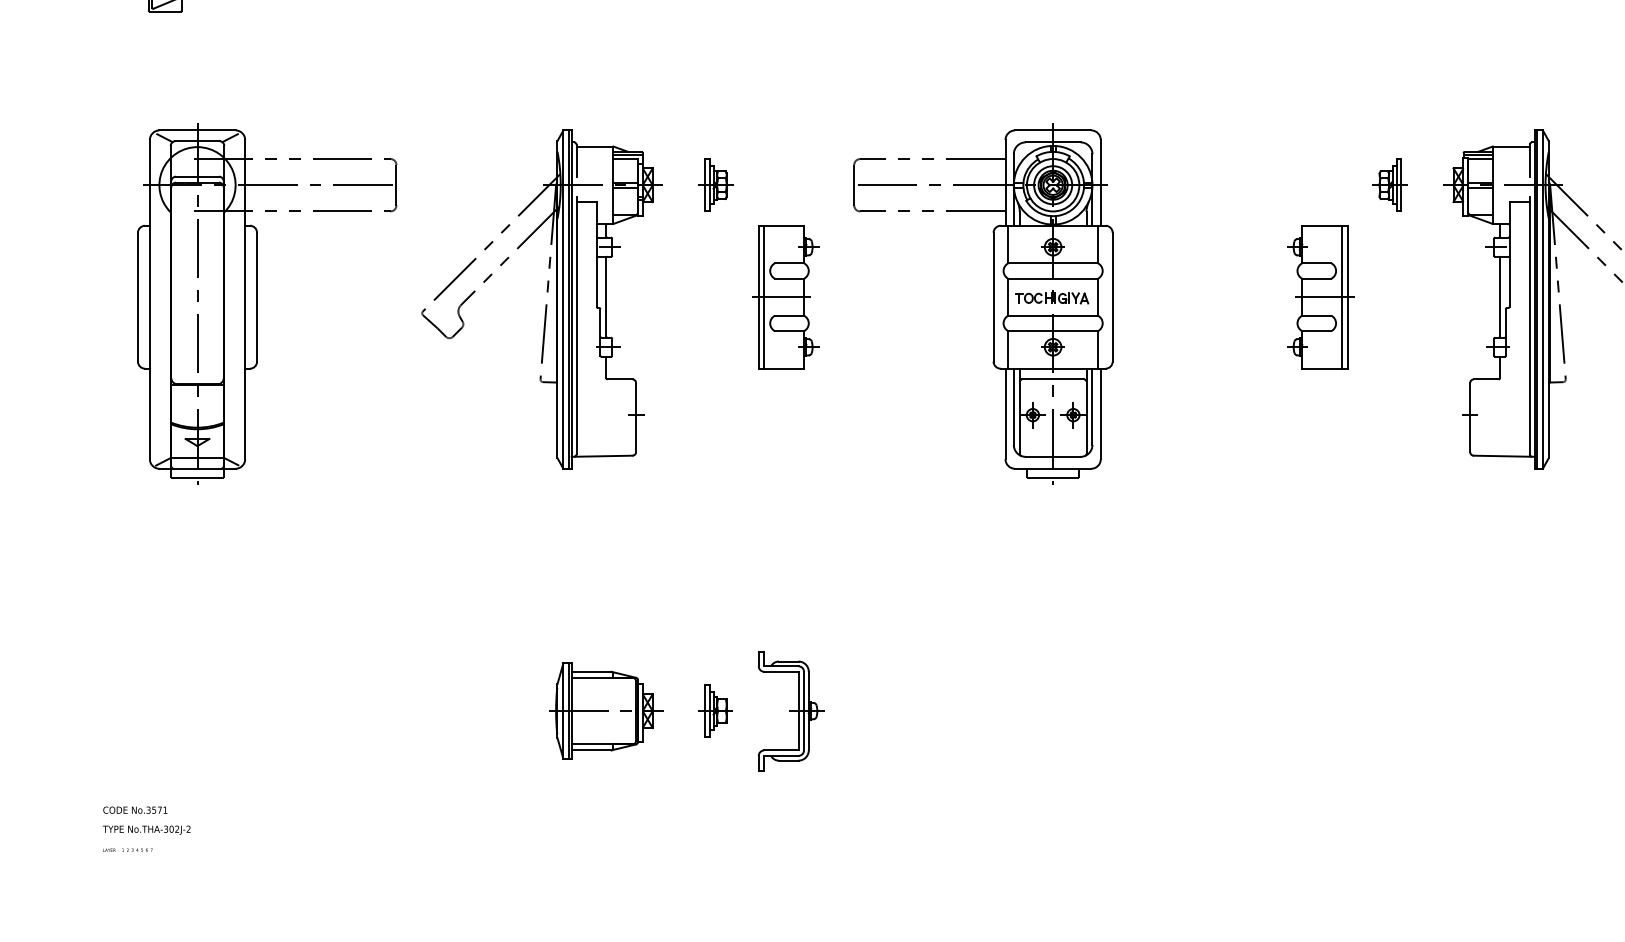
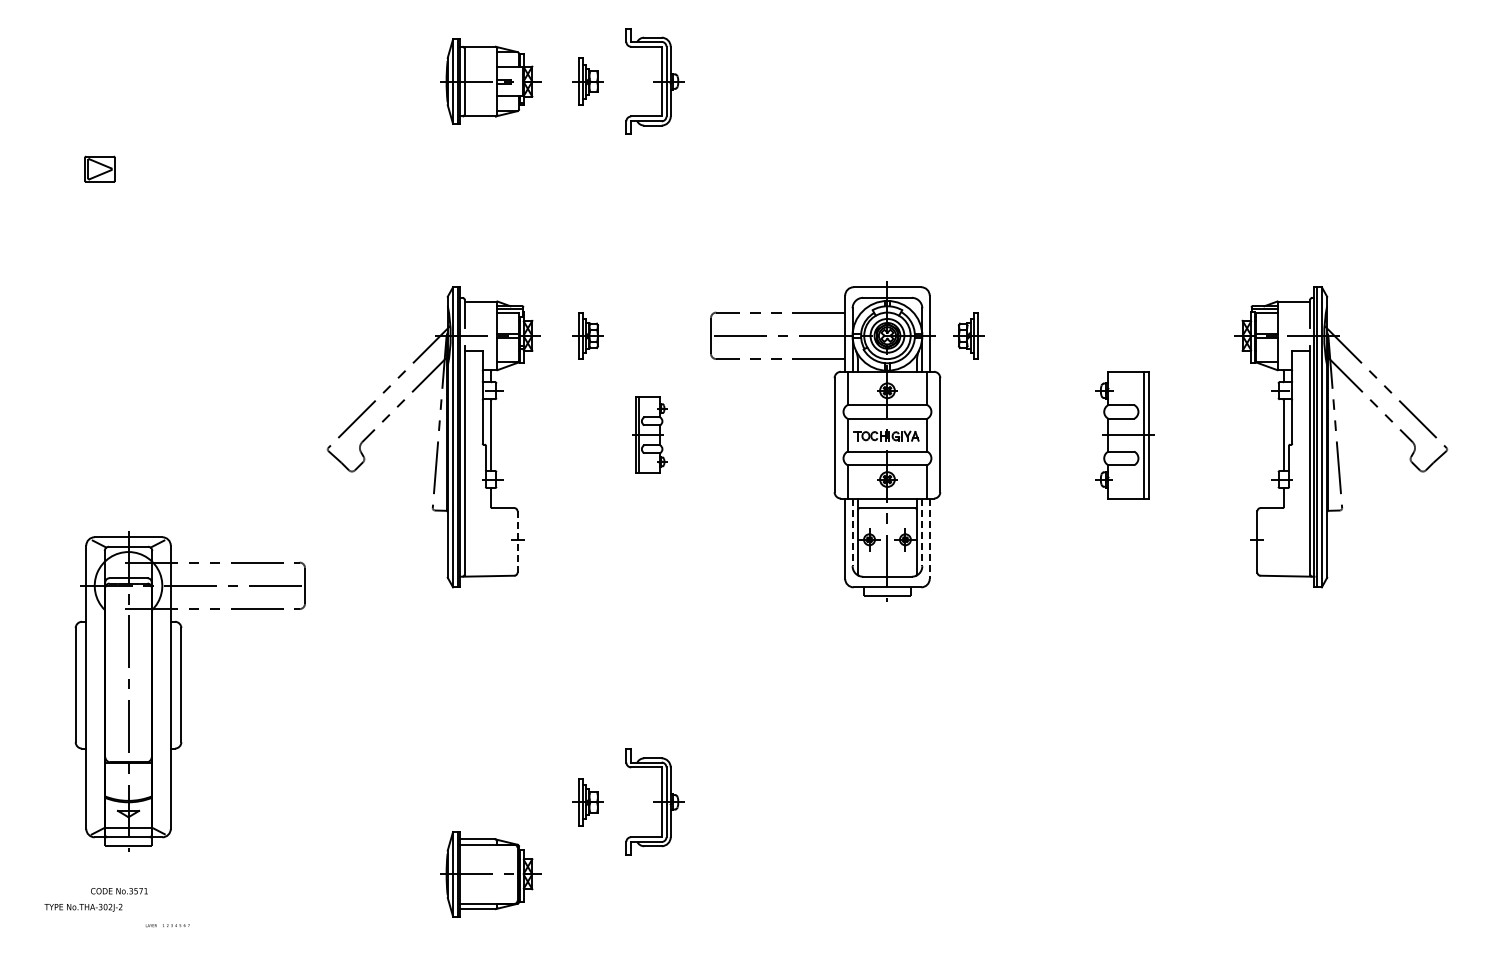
part: (1390, 184) -> (968, 335), moved
part: (784, 297) -> (649, 435), size x0.6
part: (257, 304) -> (181, 691), moved
line: (1013, 406) -> (852, 532), solid -> dashed
line: (1092, 406) -> (922, 532), solid -> dashed
line: (1100, 414) -> (929, 539), solid -> dashed
line: (636, 417) -> (517, 541), solid -> dashed
part: (605, 711) -> (490, 874), moved
text: (135, 810) -> (119, 891), moved
text: (127, 850) -> (167, 925), moved

